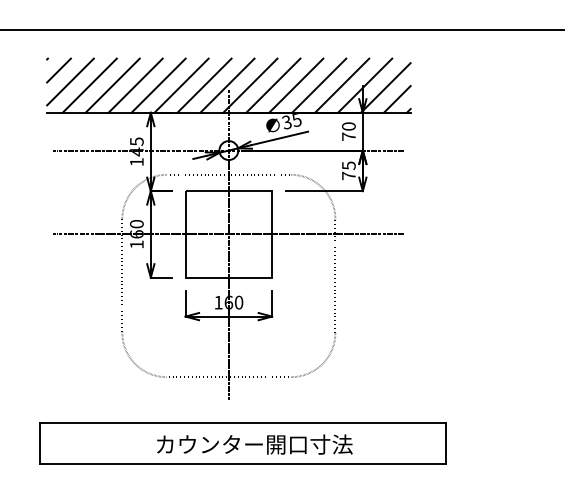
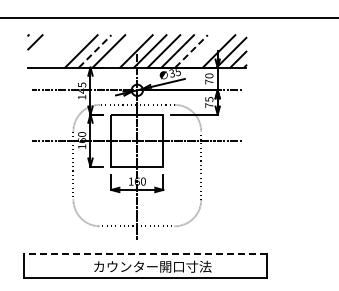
line: (70, 82) -> (42, 49), removed
line: (89, 85) -> (53, 51), removed
line: (112, 85) -> (67, 51), removed
line: (159, 85) -> (95, 51), solid -> dashed
line: (204, 85) -> (122, 51), removed
line: (319, 85) -> (191, 51), solid -> dashed
line: (342, 85) -> (205, 51), removed
line: (242, 422) -> (145, 253), solid -> dashed

